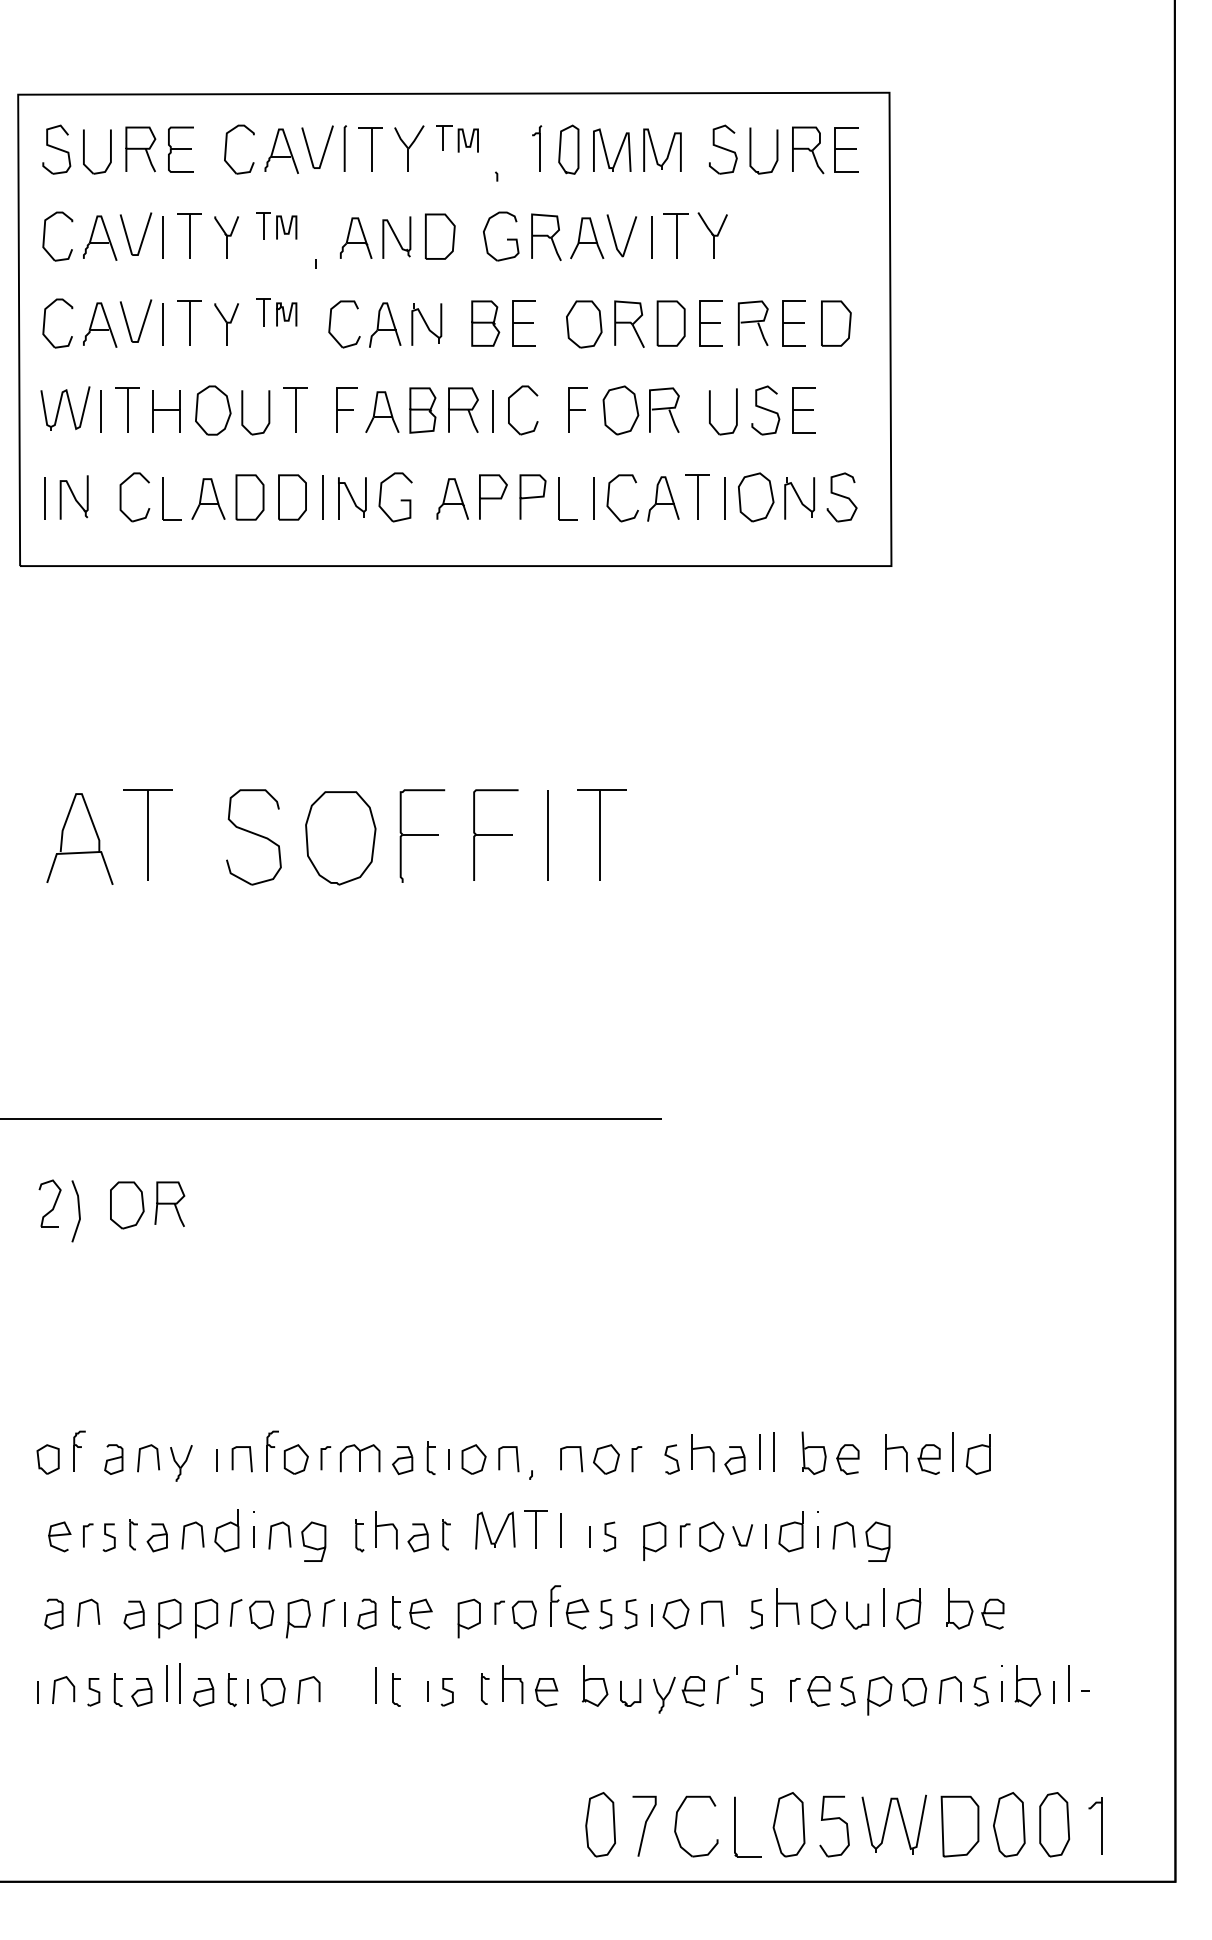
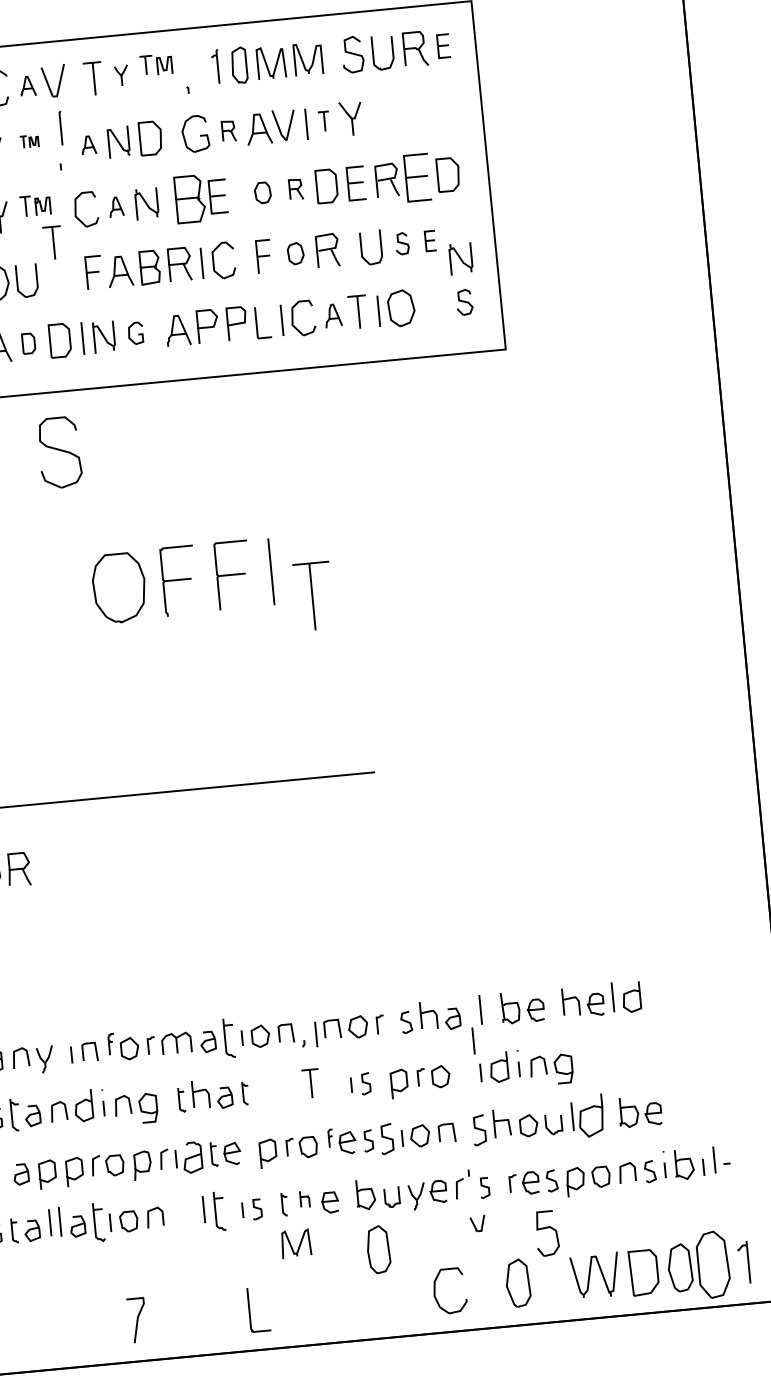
line: (344, 148) -> (60, 128), moved
part: (409, 148) -> (121, 75), size x0.6
part: (846, 149) -> (443, 45), size x0.7
part: (281, 150) -> (27, 85), size x0.6
part: (276, 225) -> (29, 141), size x0.6
part: (675, 235) -> (323, 121), size x0.6
part: (546, 236) -> (228, 130), size x0.6
part: (355, 237) -> (88, 144), size x0.6
part: (485, 323) -> (190, 199), size x1.4
part: (629, 323) -> (296, 189), size x0.6
part: (793, 323) -> (416, 177), size x1.4
part: (385, 324) -> (116, 206), size x0.6
part: (584, 324) -> (263, 192), size x0.6
part: (295, 409) -> (53, 242), moved
part: (620, 410) -> (295, 253), size x0.6
part: (765, 410) -> (402, 243), size x0.6
part: (803, 410) -> (430, 241), size x0.6
part: (249, 497) -> (28, 343), size x0.6
part: (395, 497) -> (135, 333), size x0.6
part: (841, 497) -> (464, 302), size x0.7
part: (663, 498) -> (333, 315), size x0.7
part: (799, 498) -> (460, 258), moved
part: (601, 834) -> (313, 595), moved
part: (253, 837) -> (59, 452), moved
part: (272, 1450) -> (111, 1043), size x0.7
line: (759, 1451) -> (473, 1040), moved
part: (430, 1457) -> (228, 1037), size x1.6
part: (495, 1530) -> (296, 1243), moved
line: (560, 1530) -> (315, 1034), moved
part: (133, 1534) -> (15, 1115), size x1.4
part: (742, 1535) -> (477, 1223), moved
part: (555, 1605) -> (330, 1138), size x0.6
part: (908, 1608) -> (590, 1115), size x1.4
part: (366, 1613) -> (192, 1157), size x1.4
part: (630, 1614) -> (386, 1139), size x1.4
part: (756, 1614) -> (479, 1130), size x1.4
part: (512, 1684) -> (304, 1199), size x0.6
part: (396, 1689) -> (219, 1211), size x1.6
part: (231, 1690) -> (98, 1223), size x1.6
part: (834, 1819) -> (546, 1228), moved
part: (600, 1824) -> (378, 1249), moved
part: (1054, 1824) -> (713, 1264), size x1.4
line: (644, 1825) -> (137, 1319), moved
part: (735, 1826) -> (249, 1309), moved

